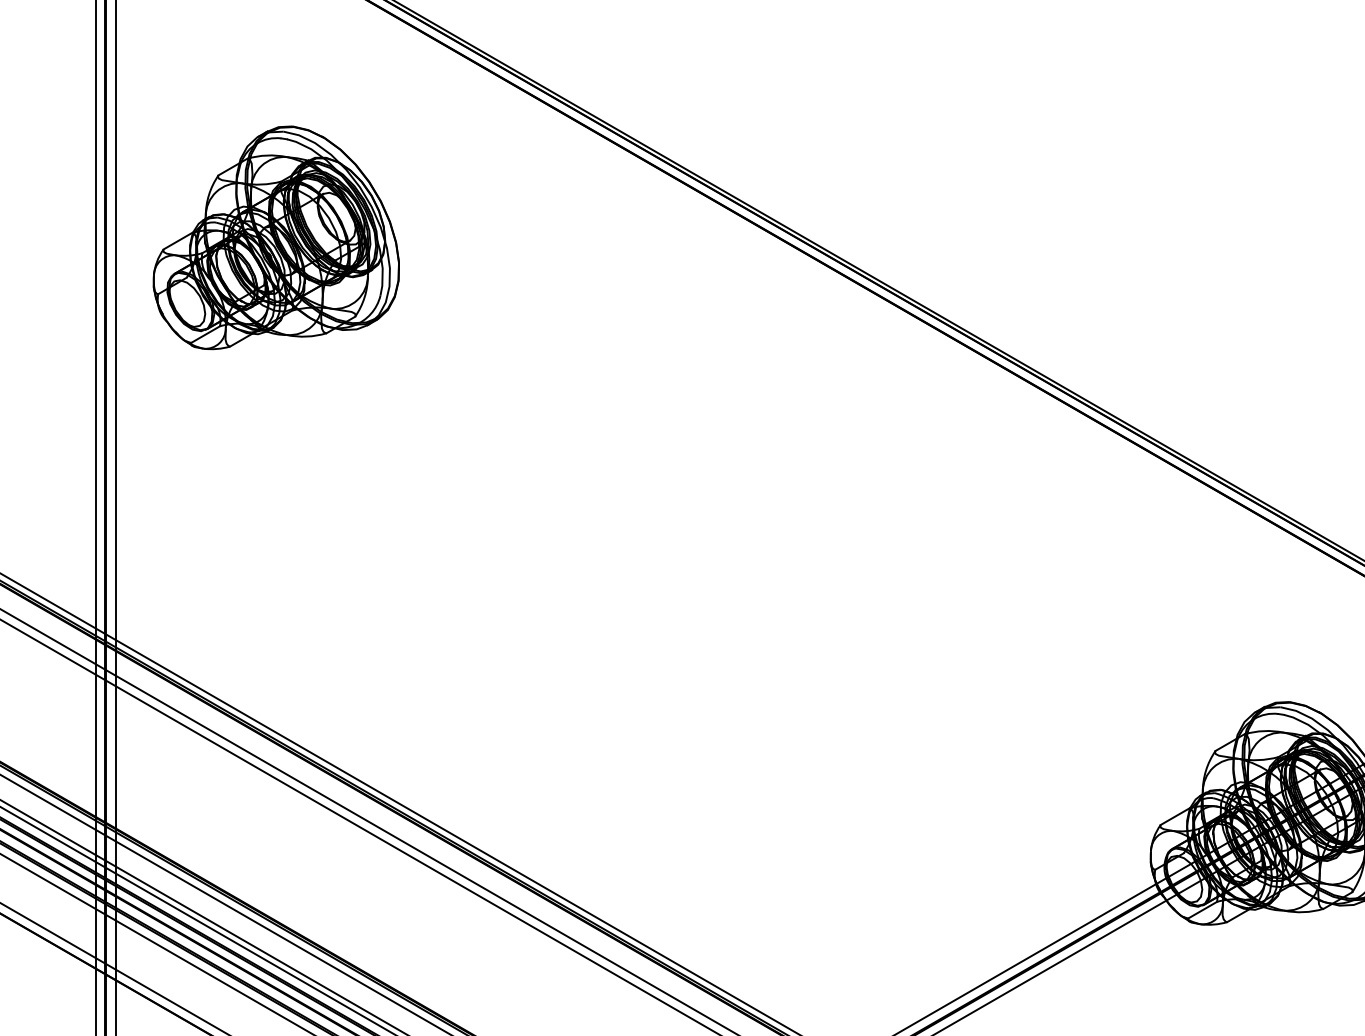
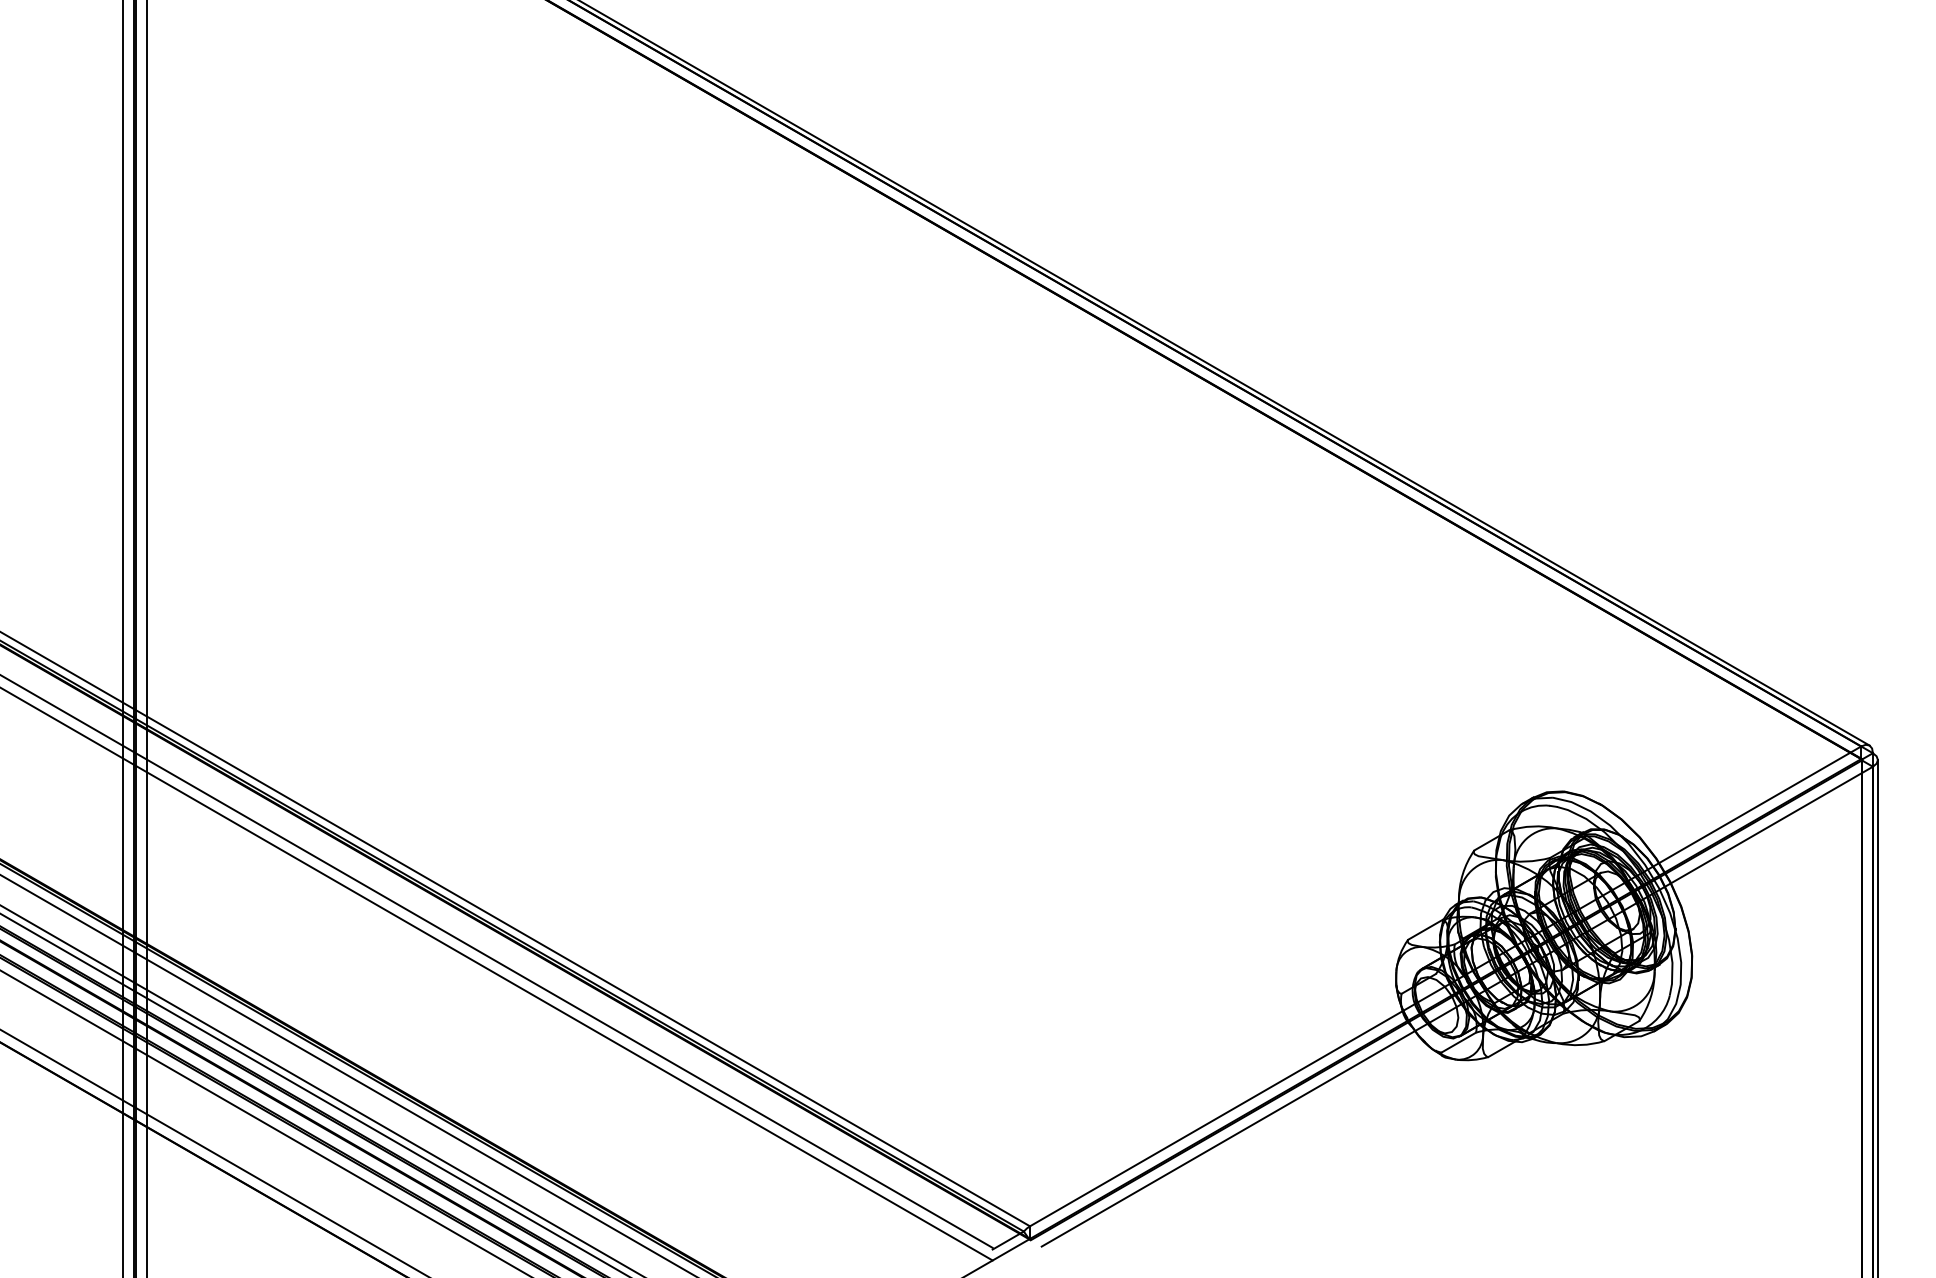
part: (276, 237) -> (340, 230), removed

